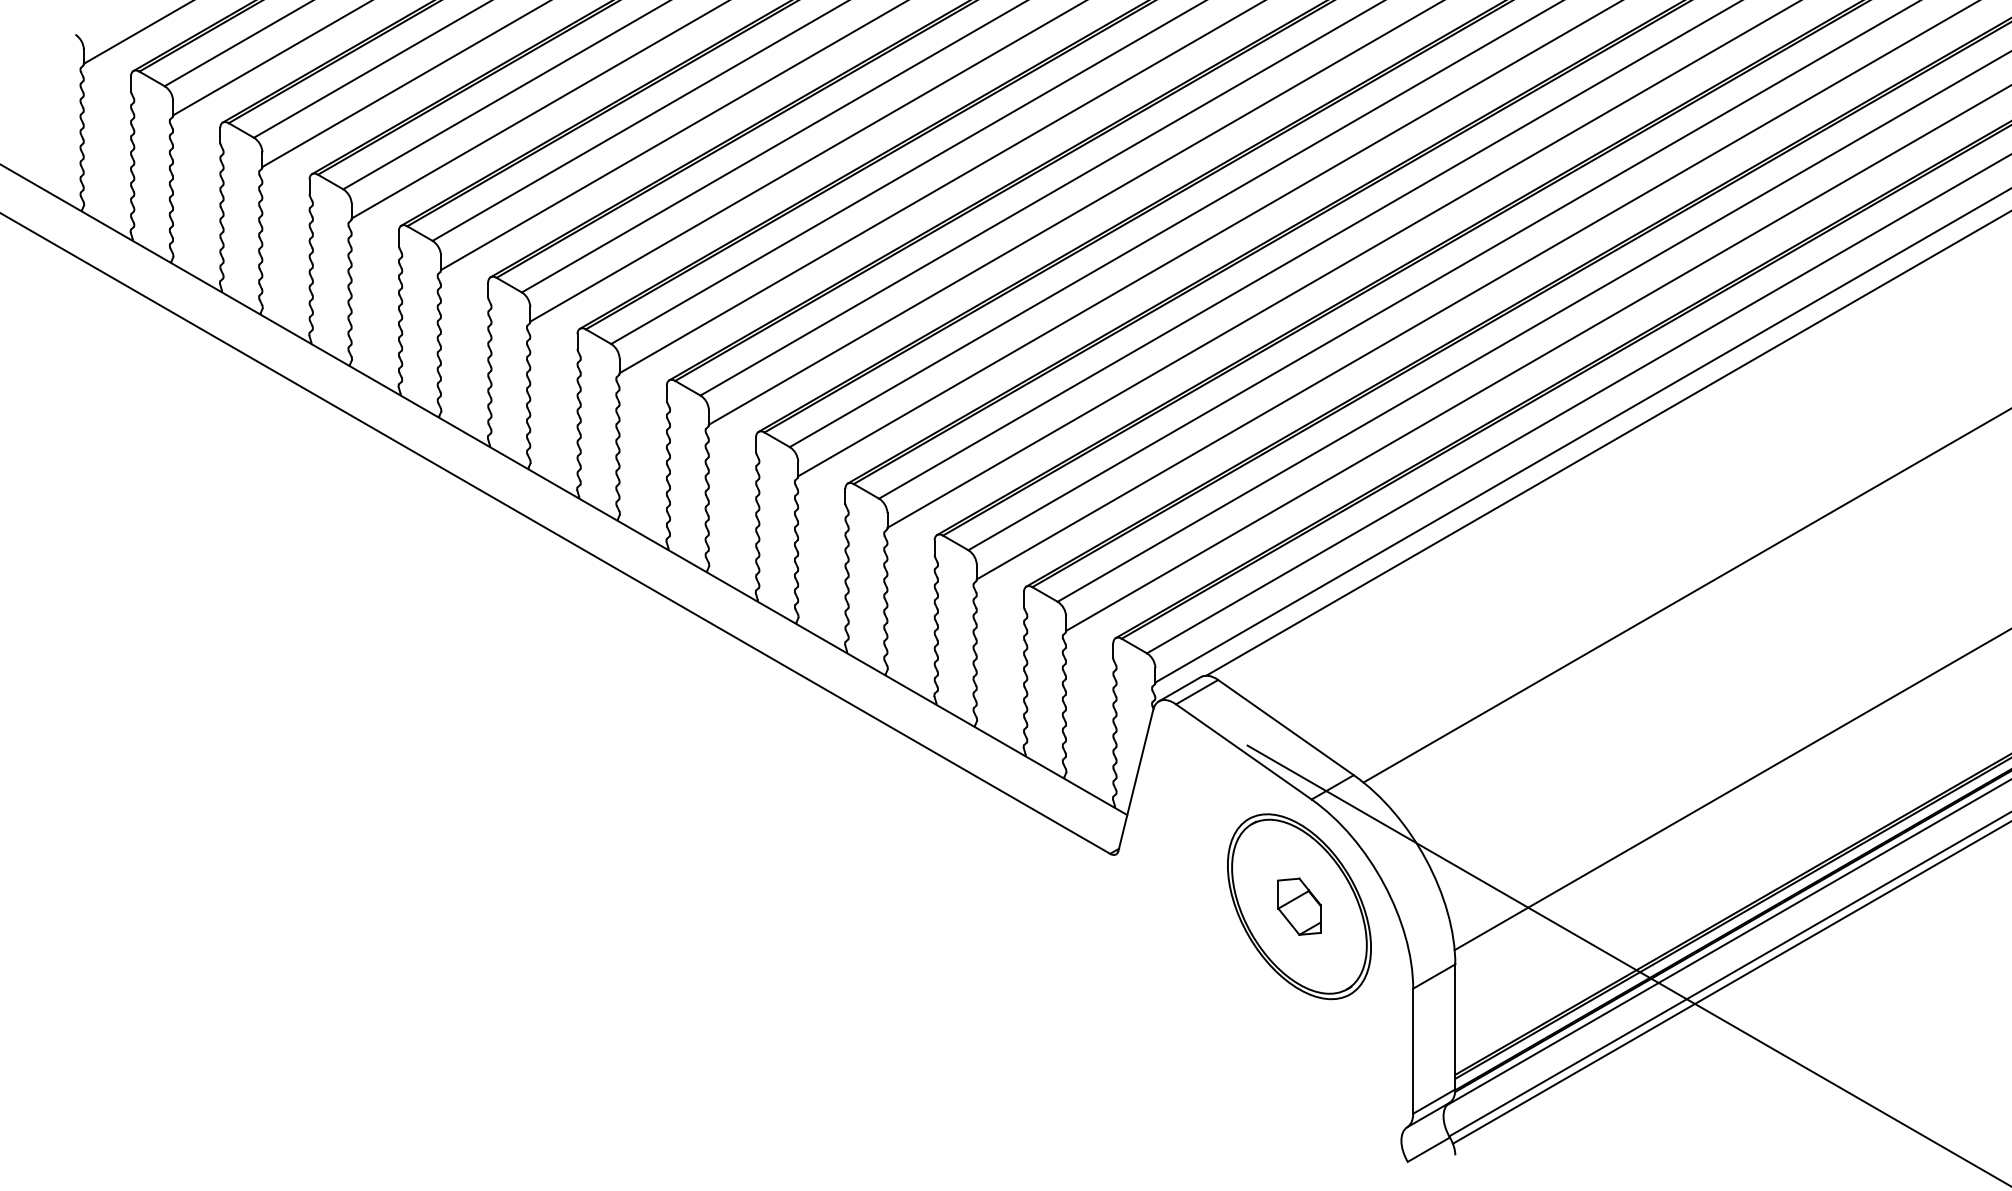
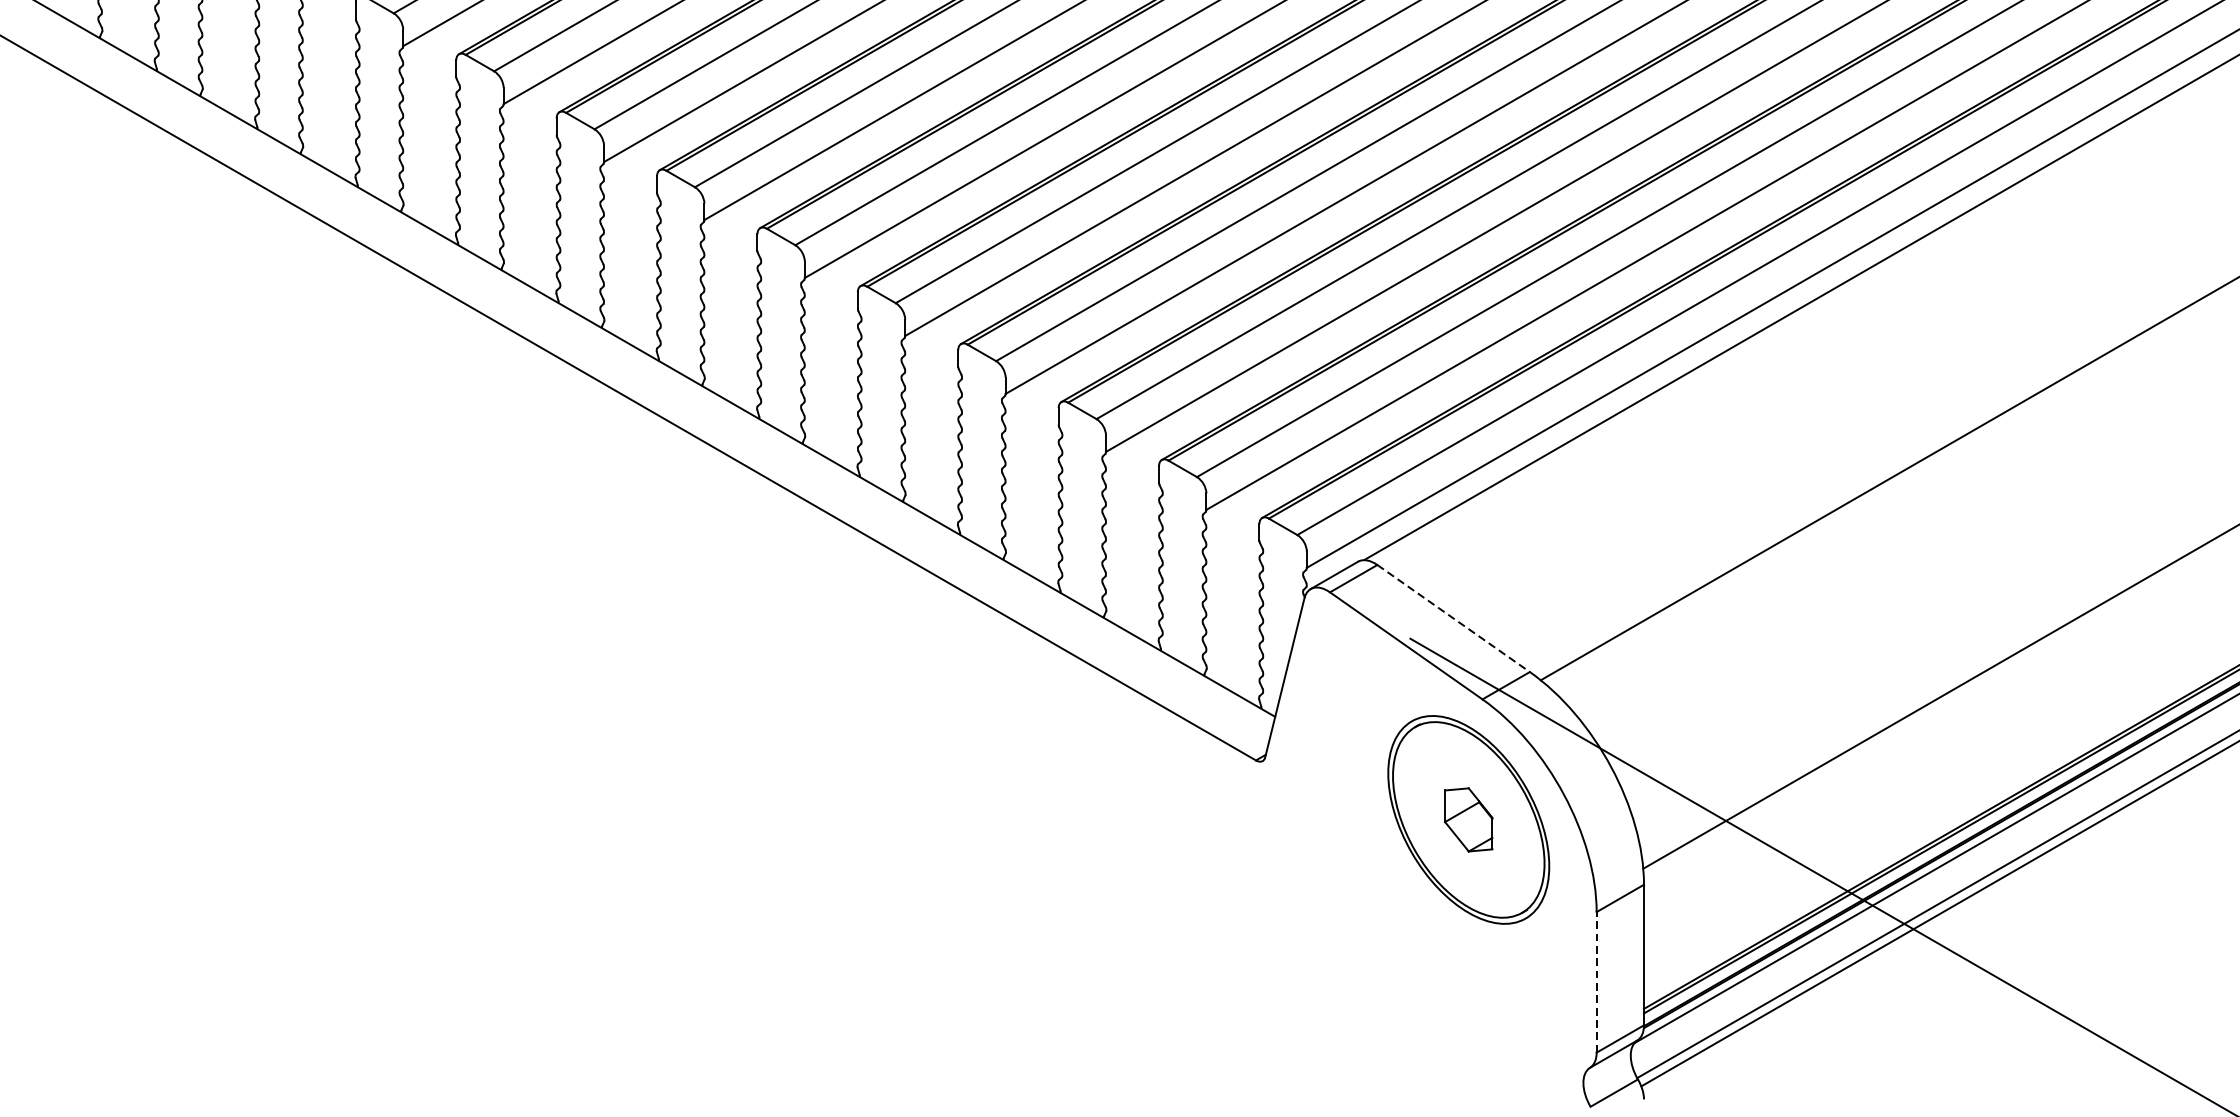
line: (1285, 727) -> (1453, 618), solid -> dashed
line: (1413, 1051) -> (1596, 982), solid -> dashed

